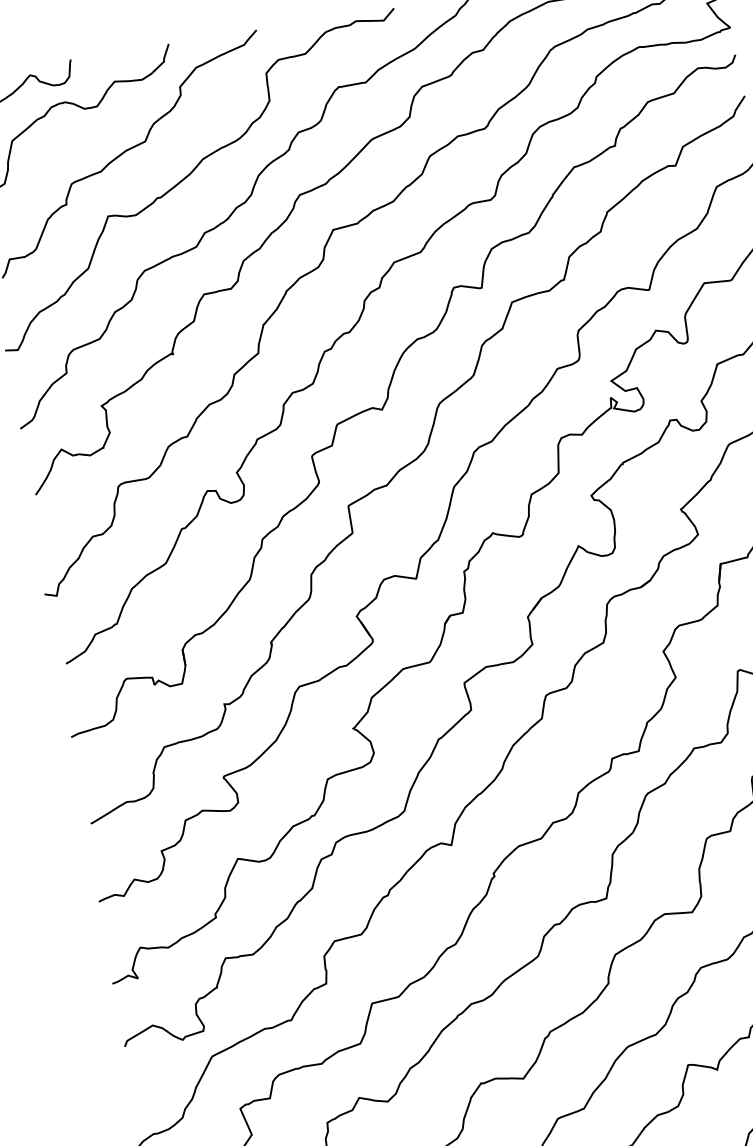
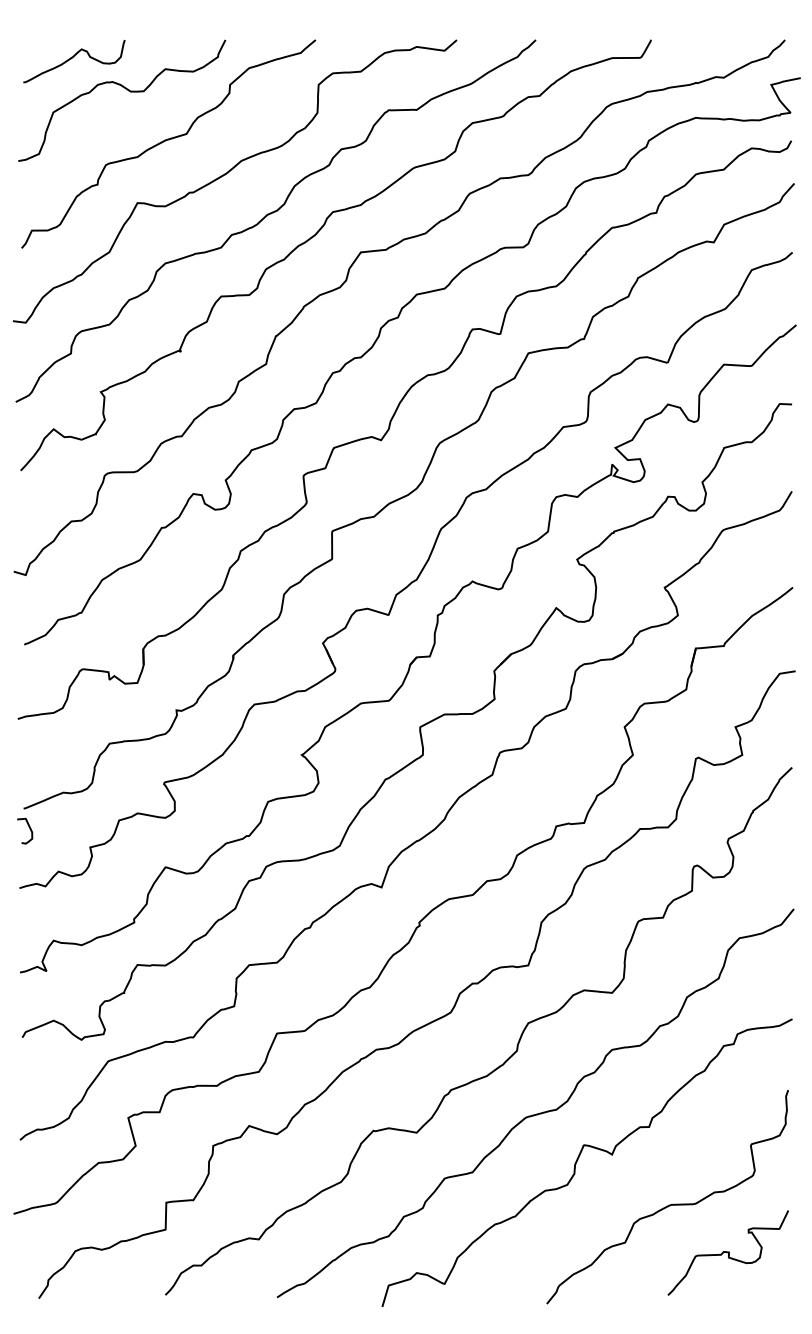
curve: (99, 843) -> (29, 829), added

